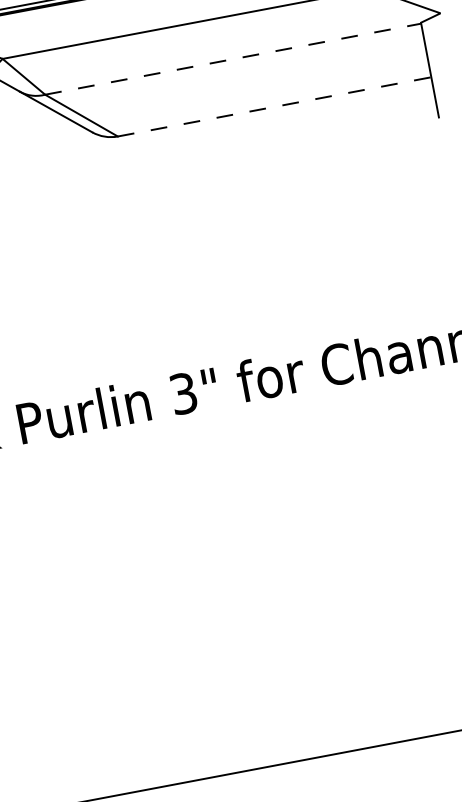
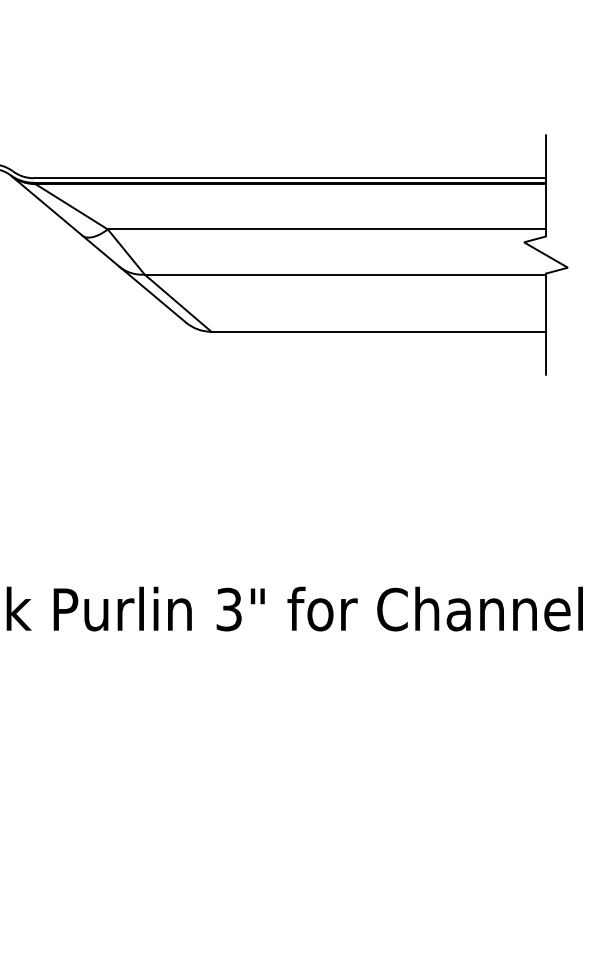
line: (233, 59) -> (345, 274), dashed -> solid
line: (275, 106) -> (379, 331), dashed -> solid

